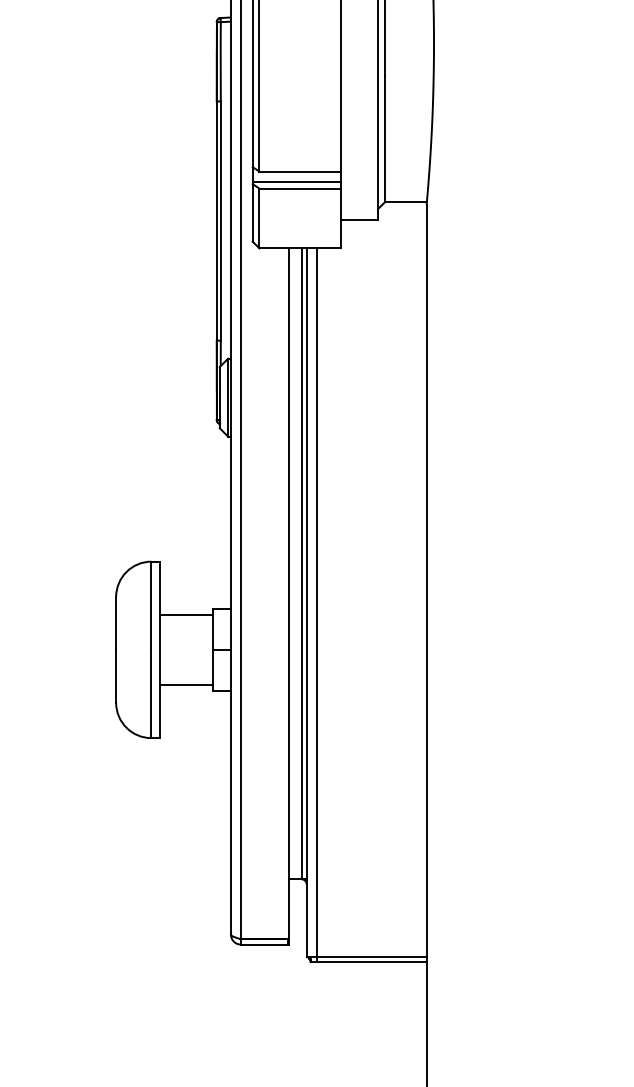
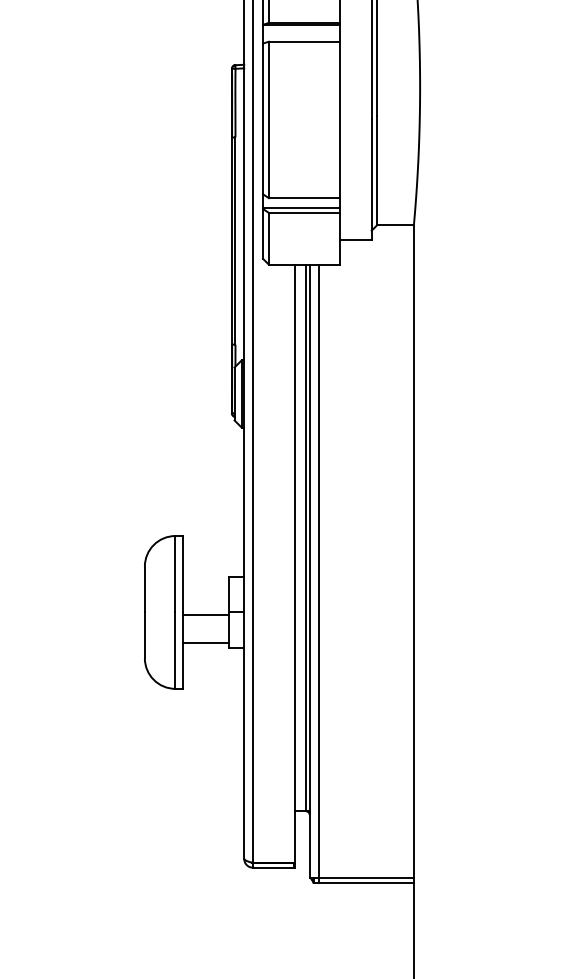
line: (186, 614) -> (205, 614), moved

